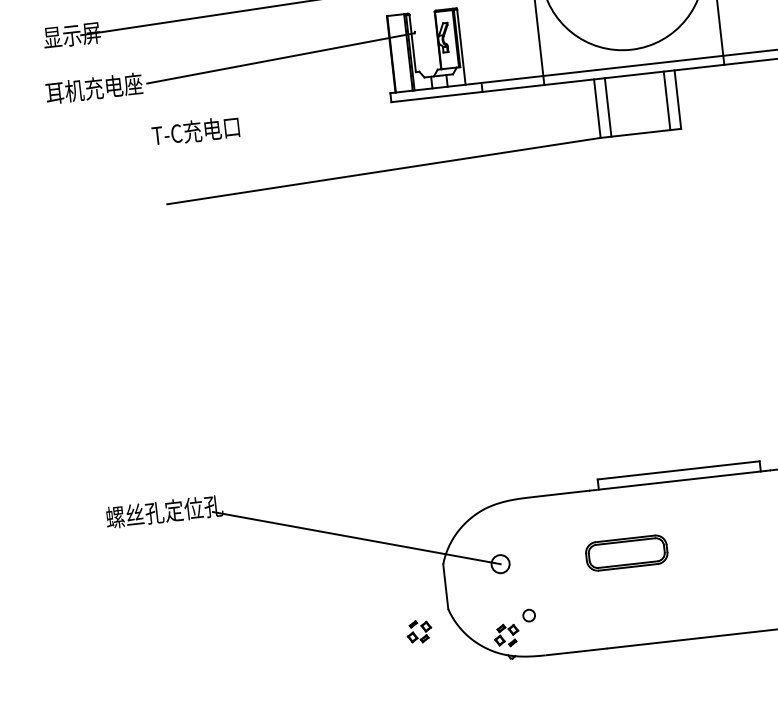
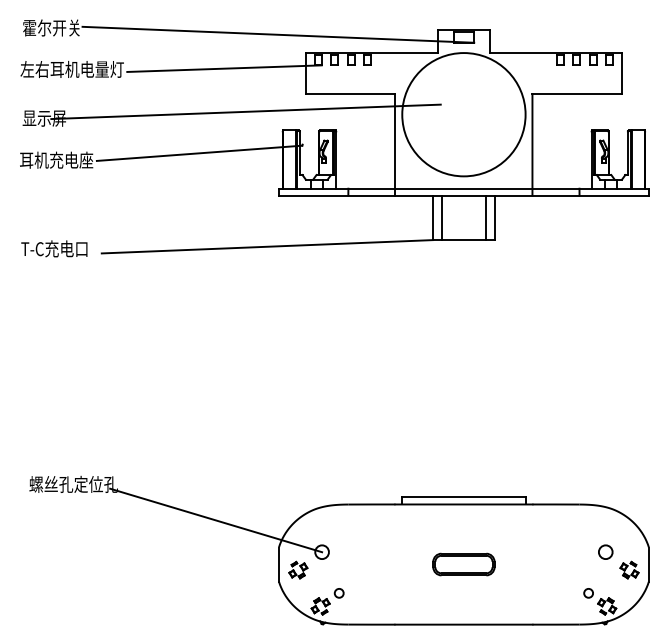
text: (195, 130) -> (54, 248), moved
part: (626, 553) -> (463, 564), moved
part: (419, 630) -> (298, 569), moved

